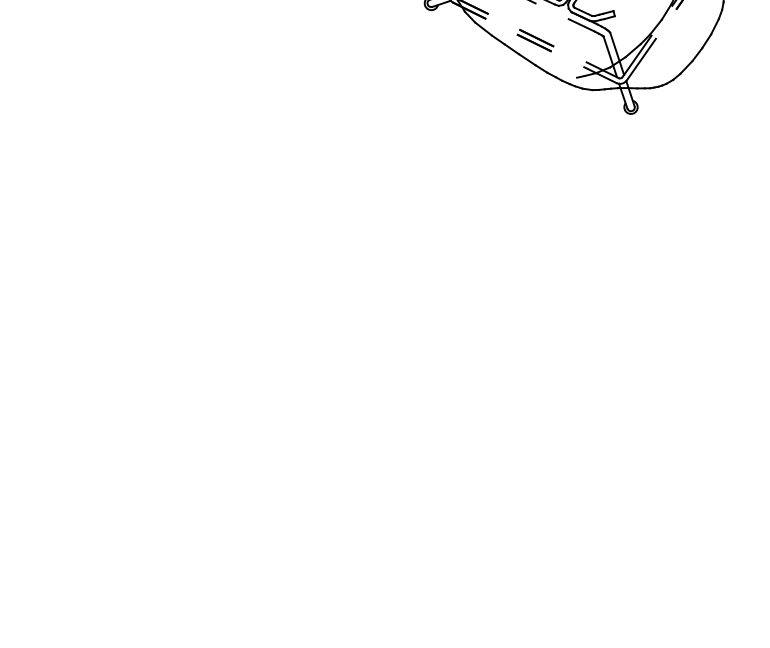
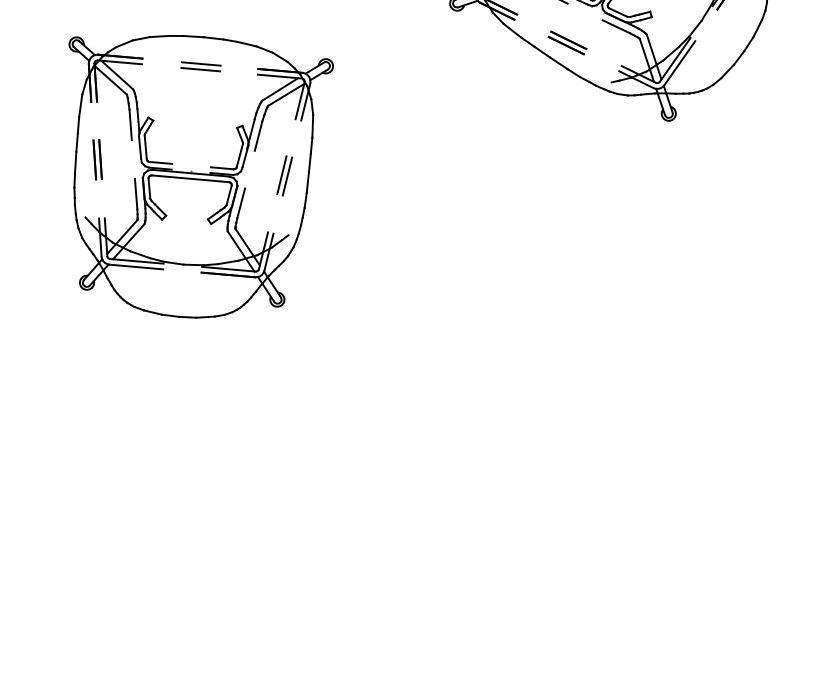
part: (189, 166) -> (200, 176), added

